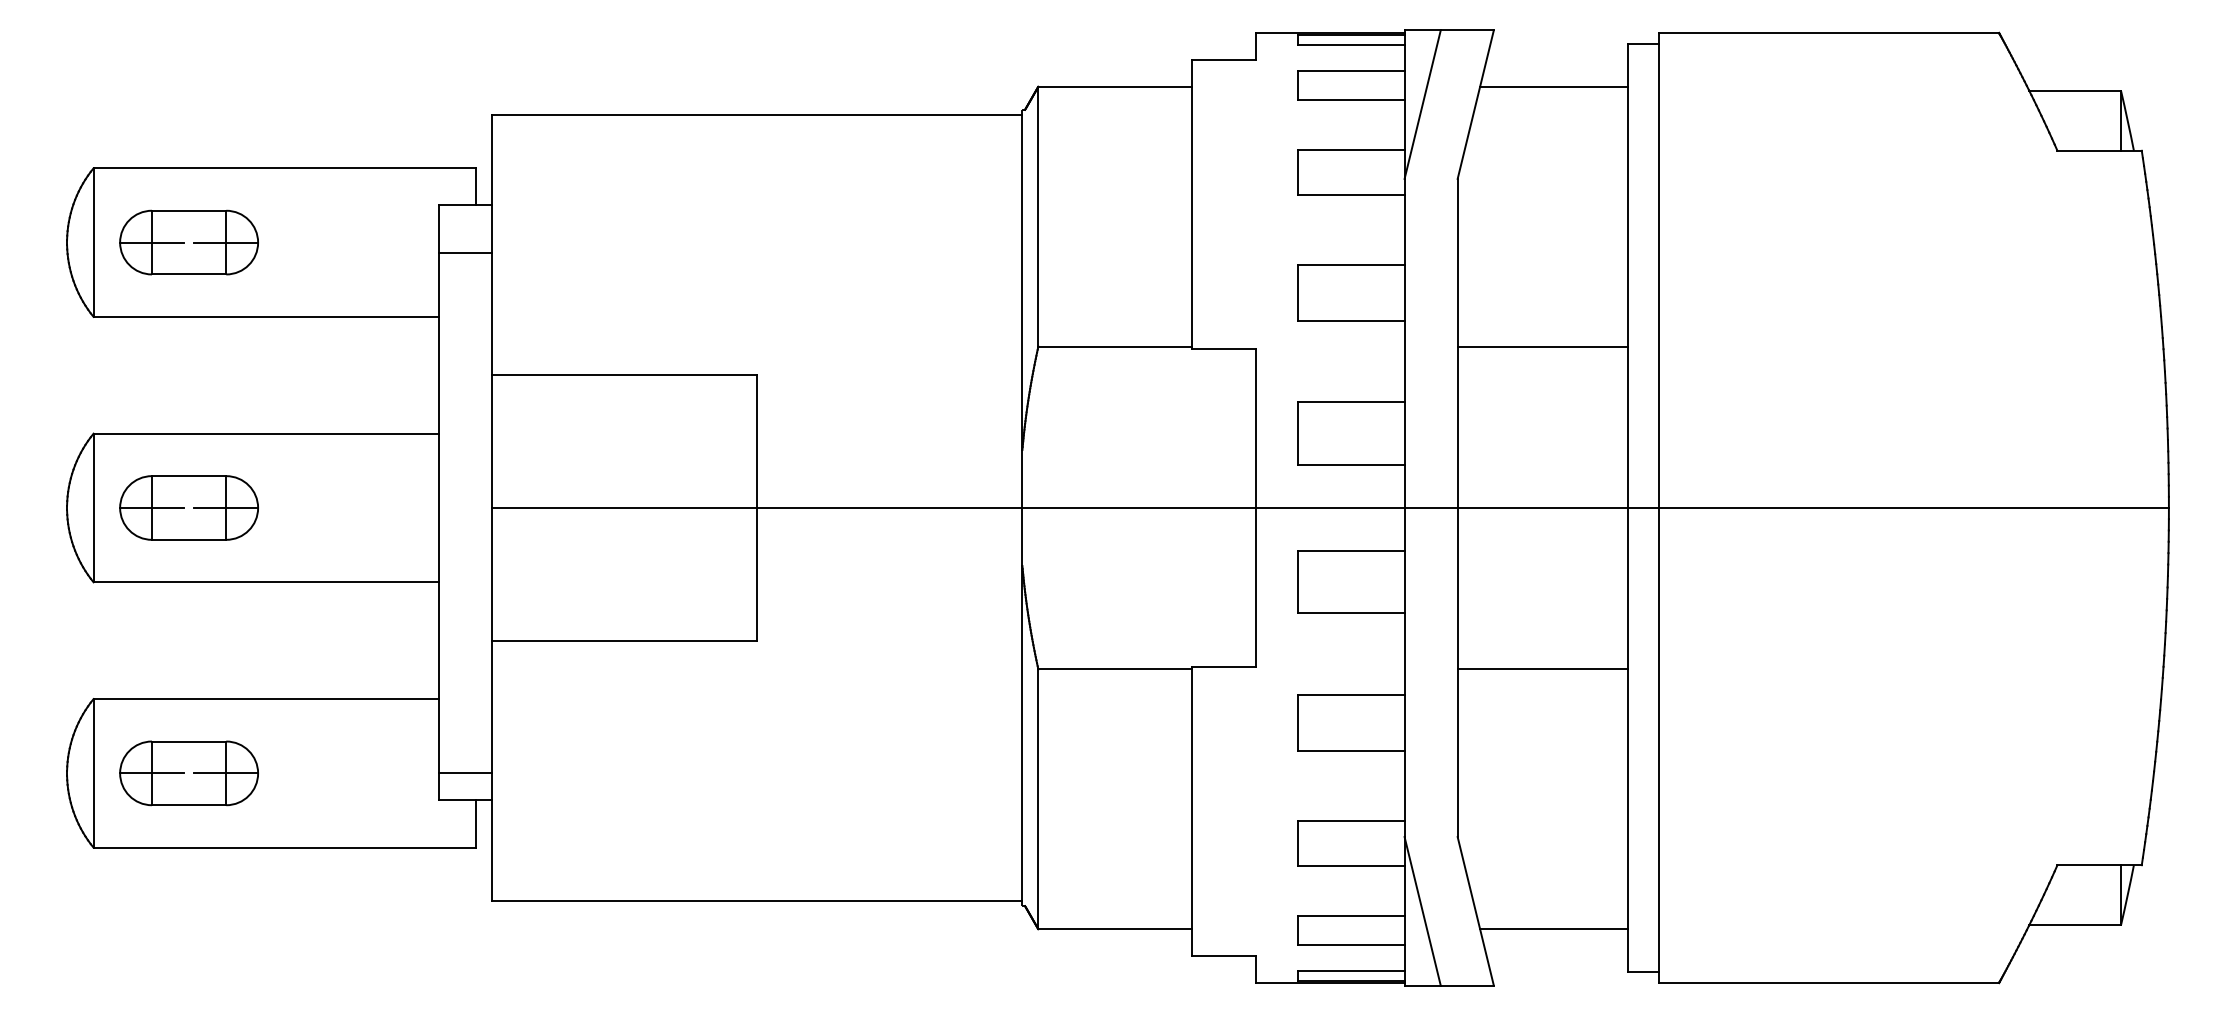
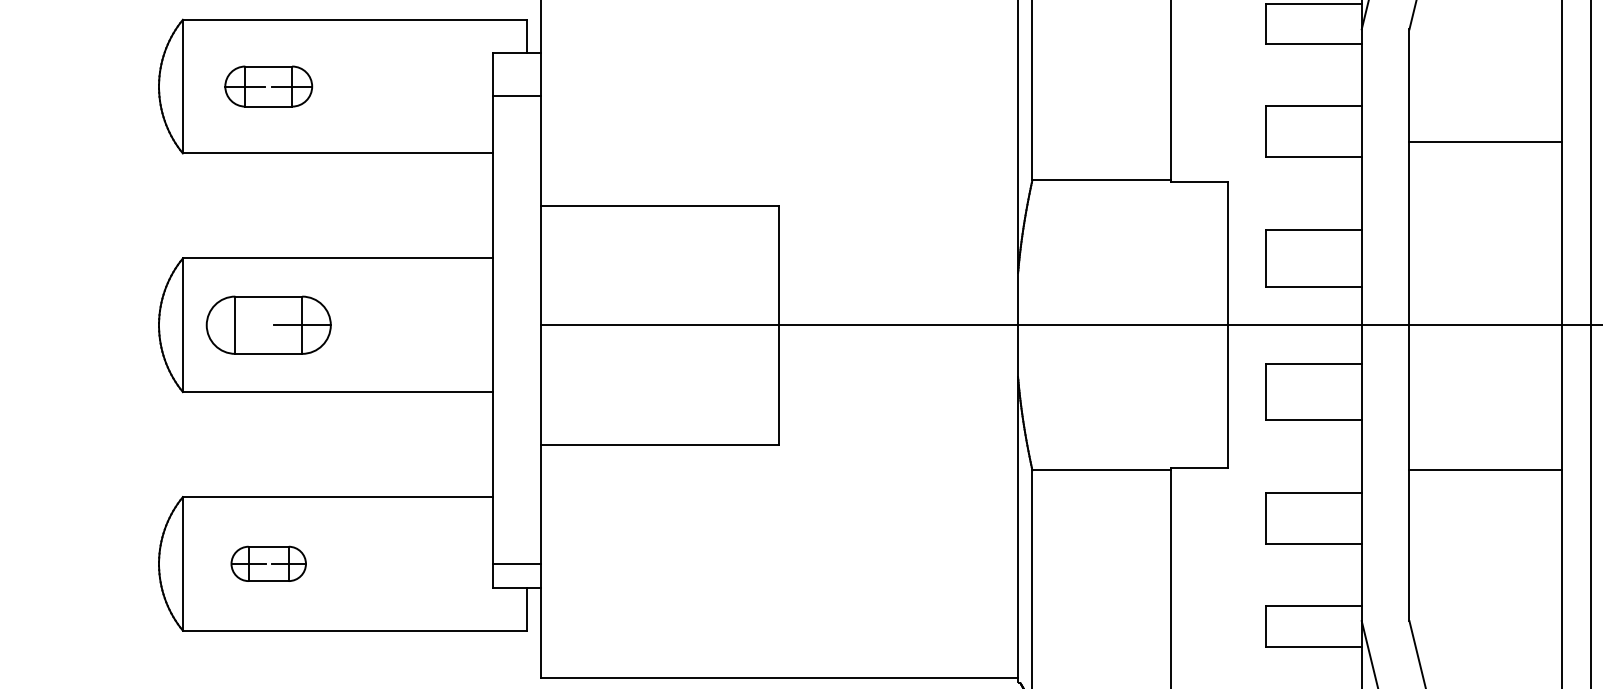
part: (188, 242) -> (268, 86), size x0.7
line: (1542, 346) -> (1485, 141), moved
line: (151, 508) -> (234, 325), removed
part: (188, 773) -> (268, 563), size x0.6

